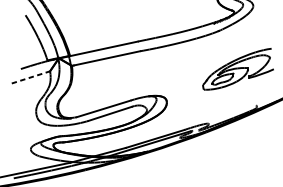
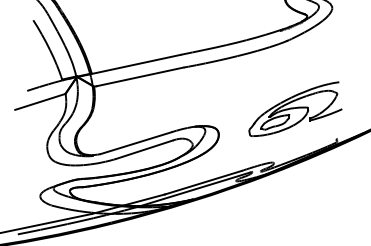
part: (238, 68) -> (295, 108), moved
line: (31, 77) -> (40, 101), dashed -> solid

